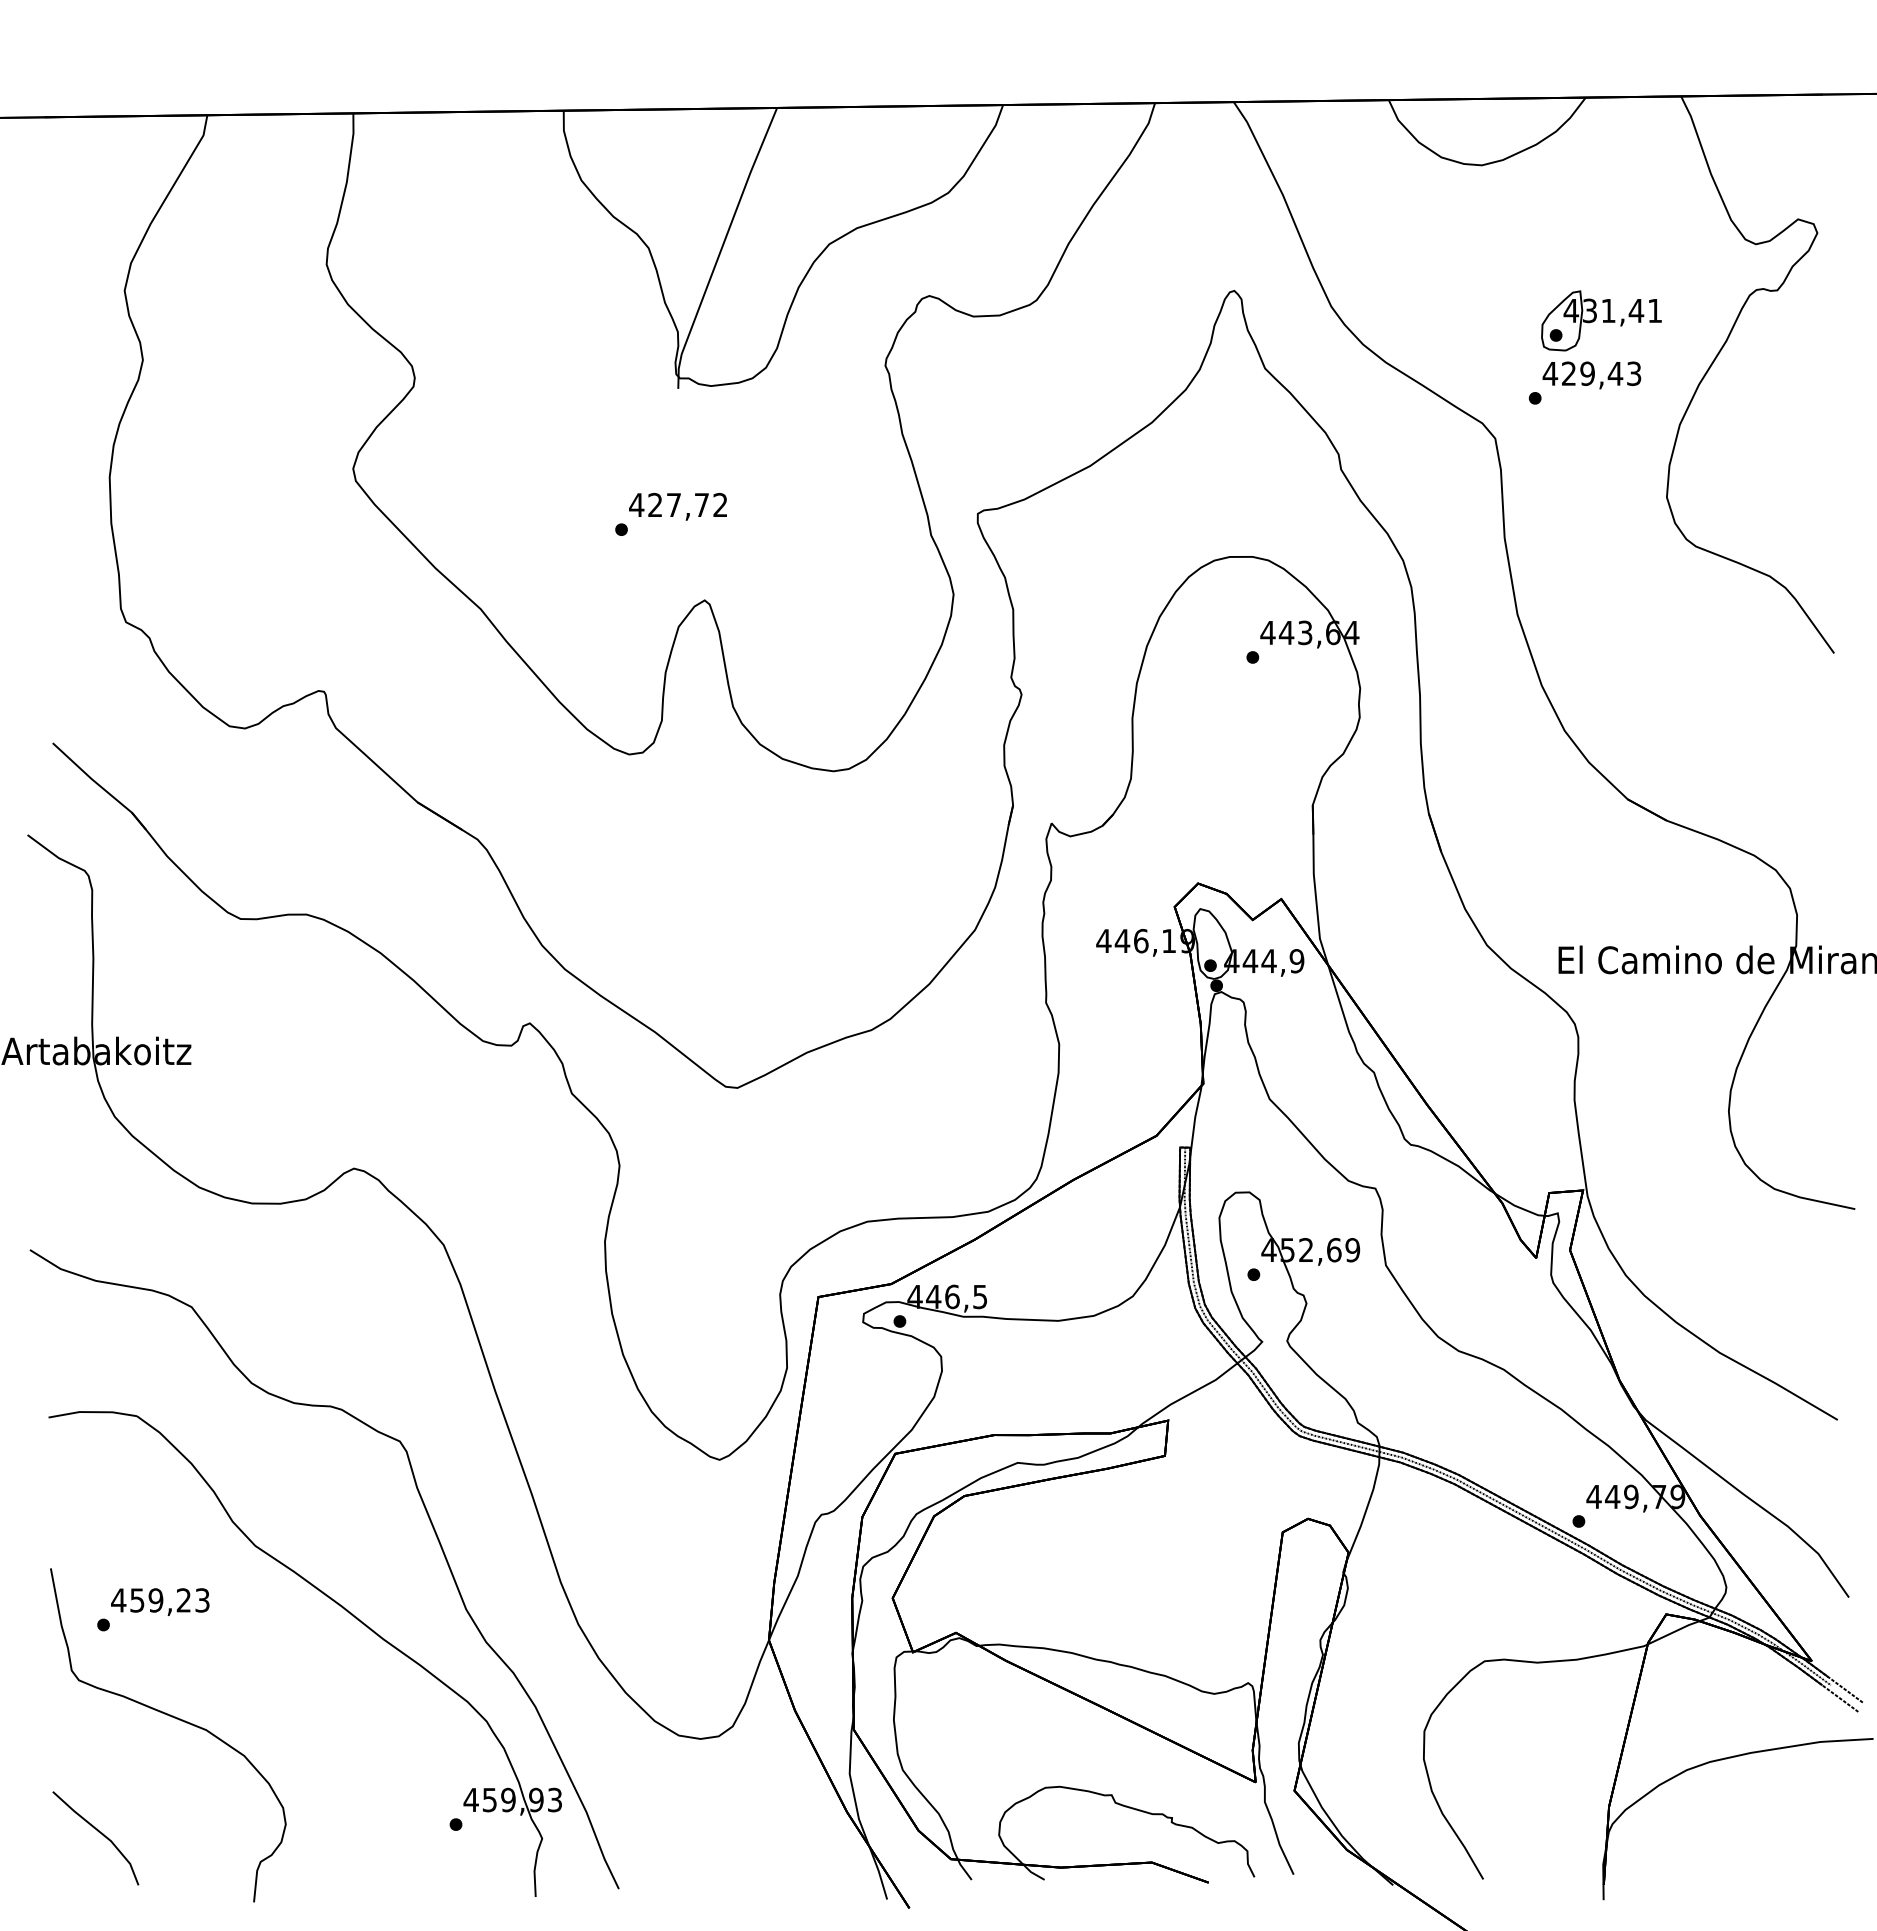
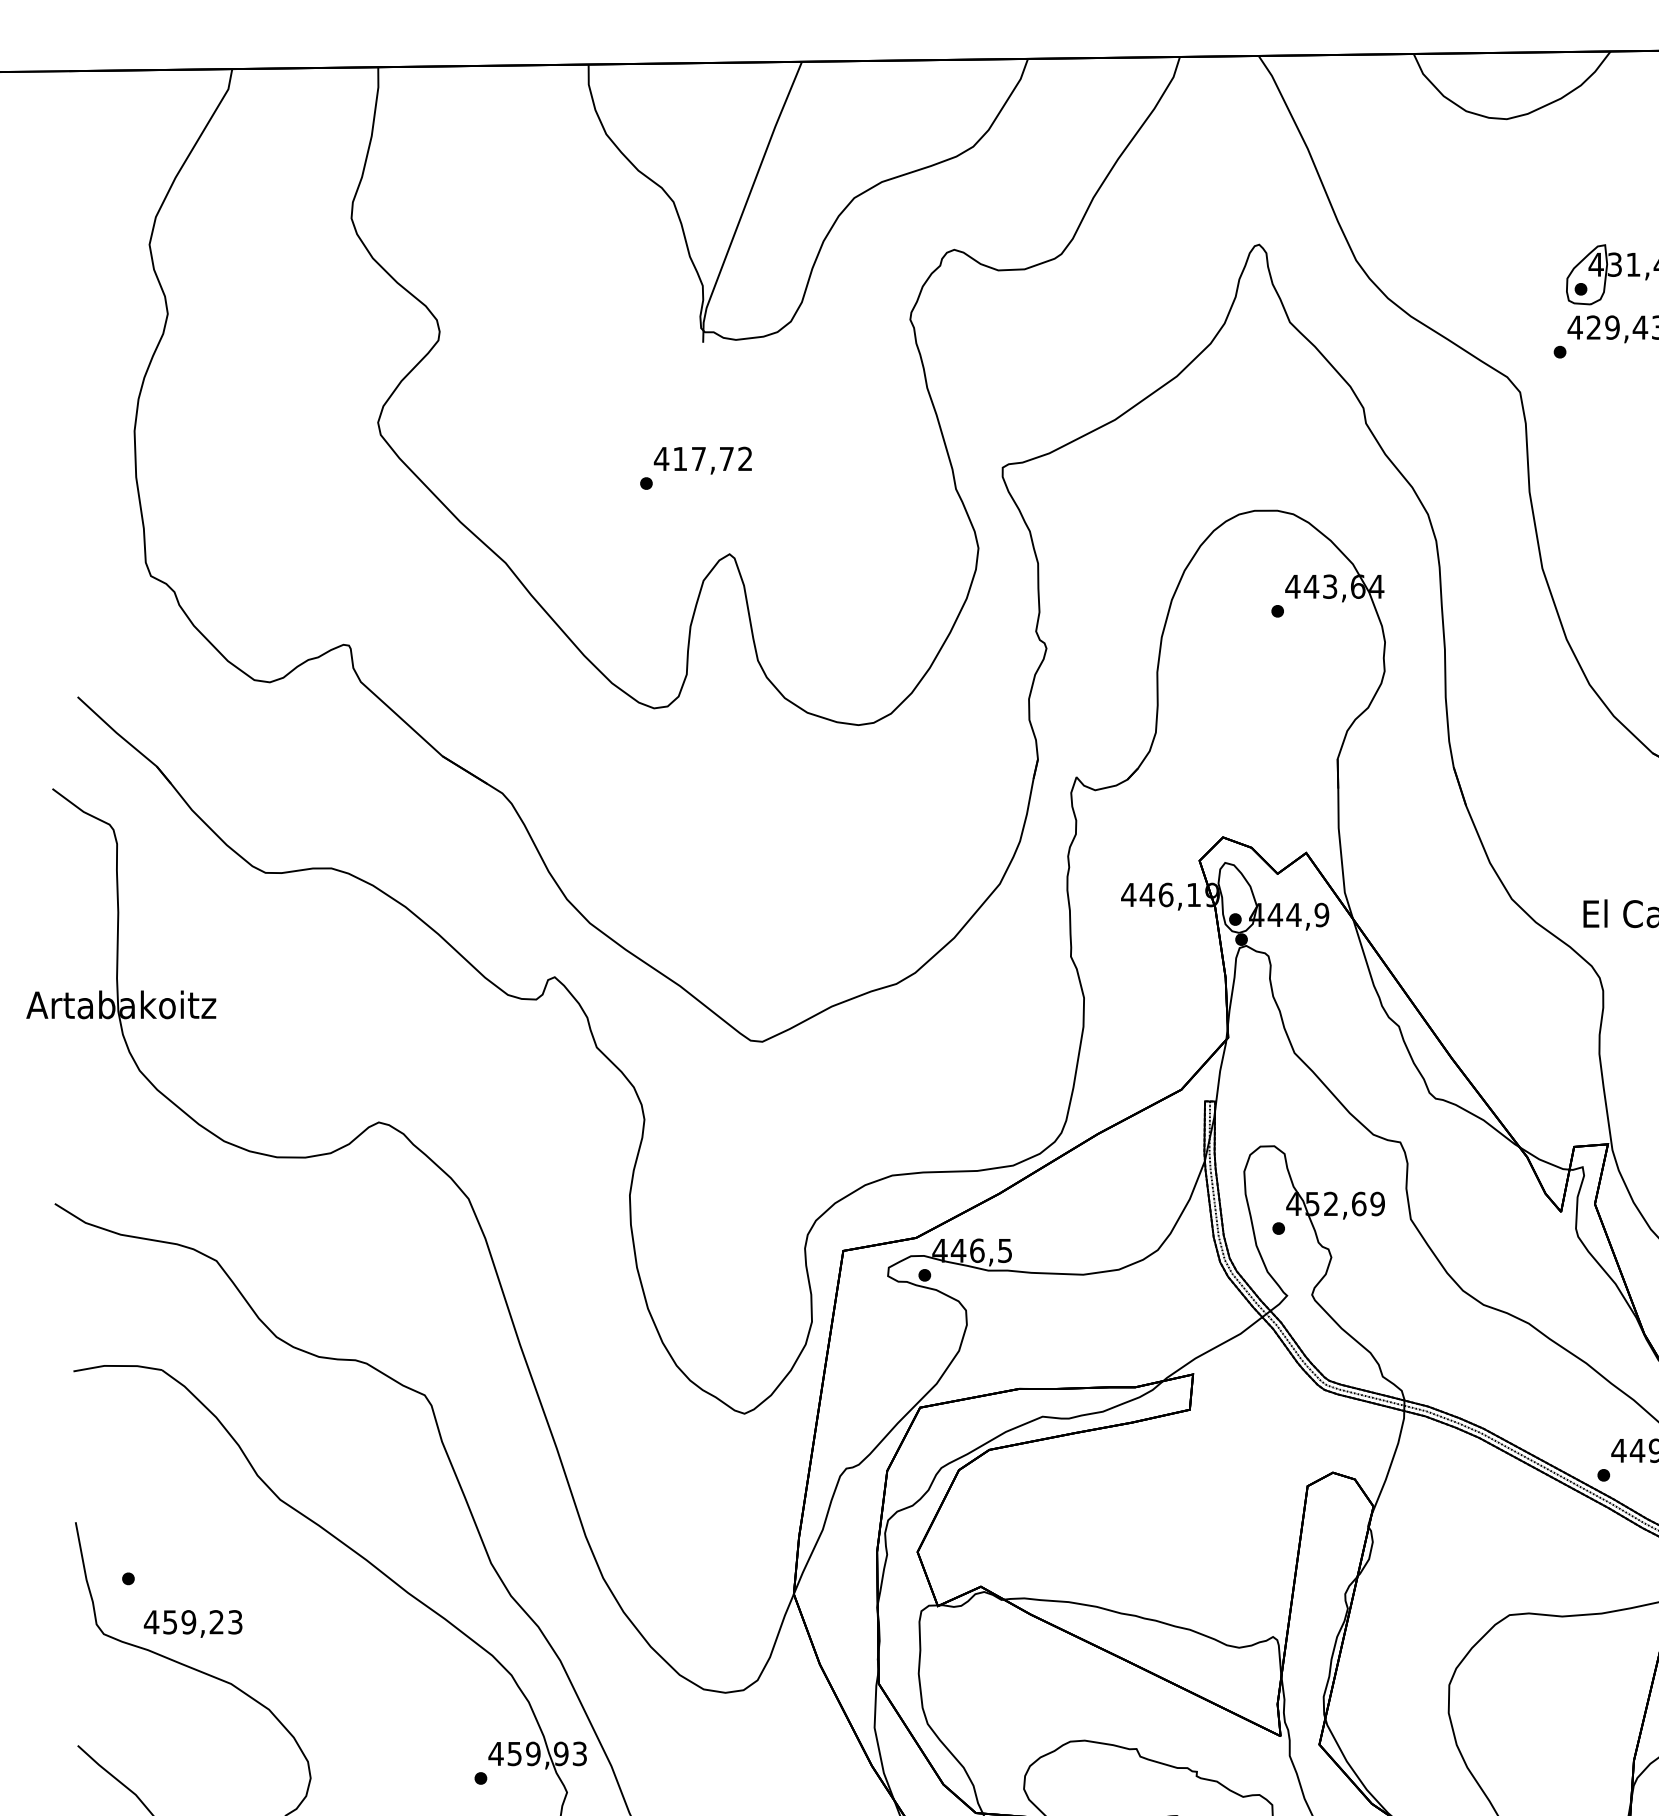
text: (654, 504) -> (679, 458), 427,72 -> 417,72
text: (160, 1601) -> (193, 1623), moved

